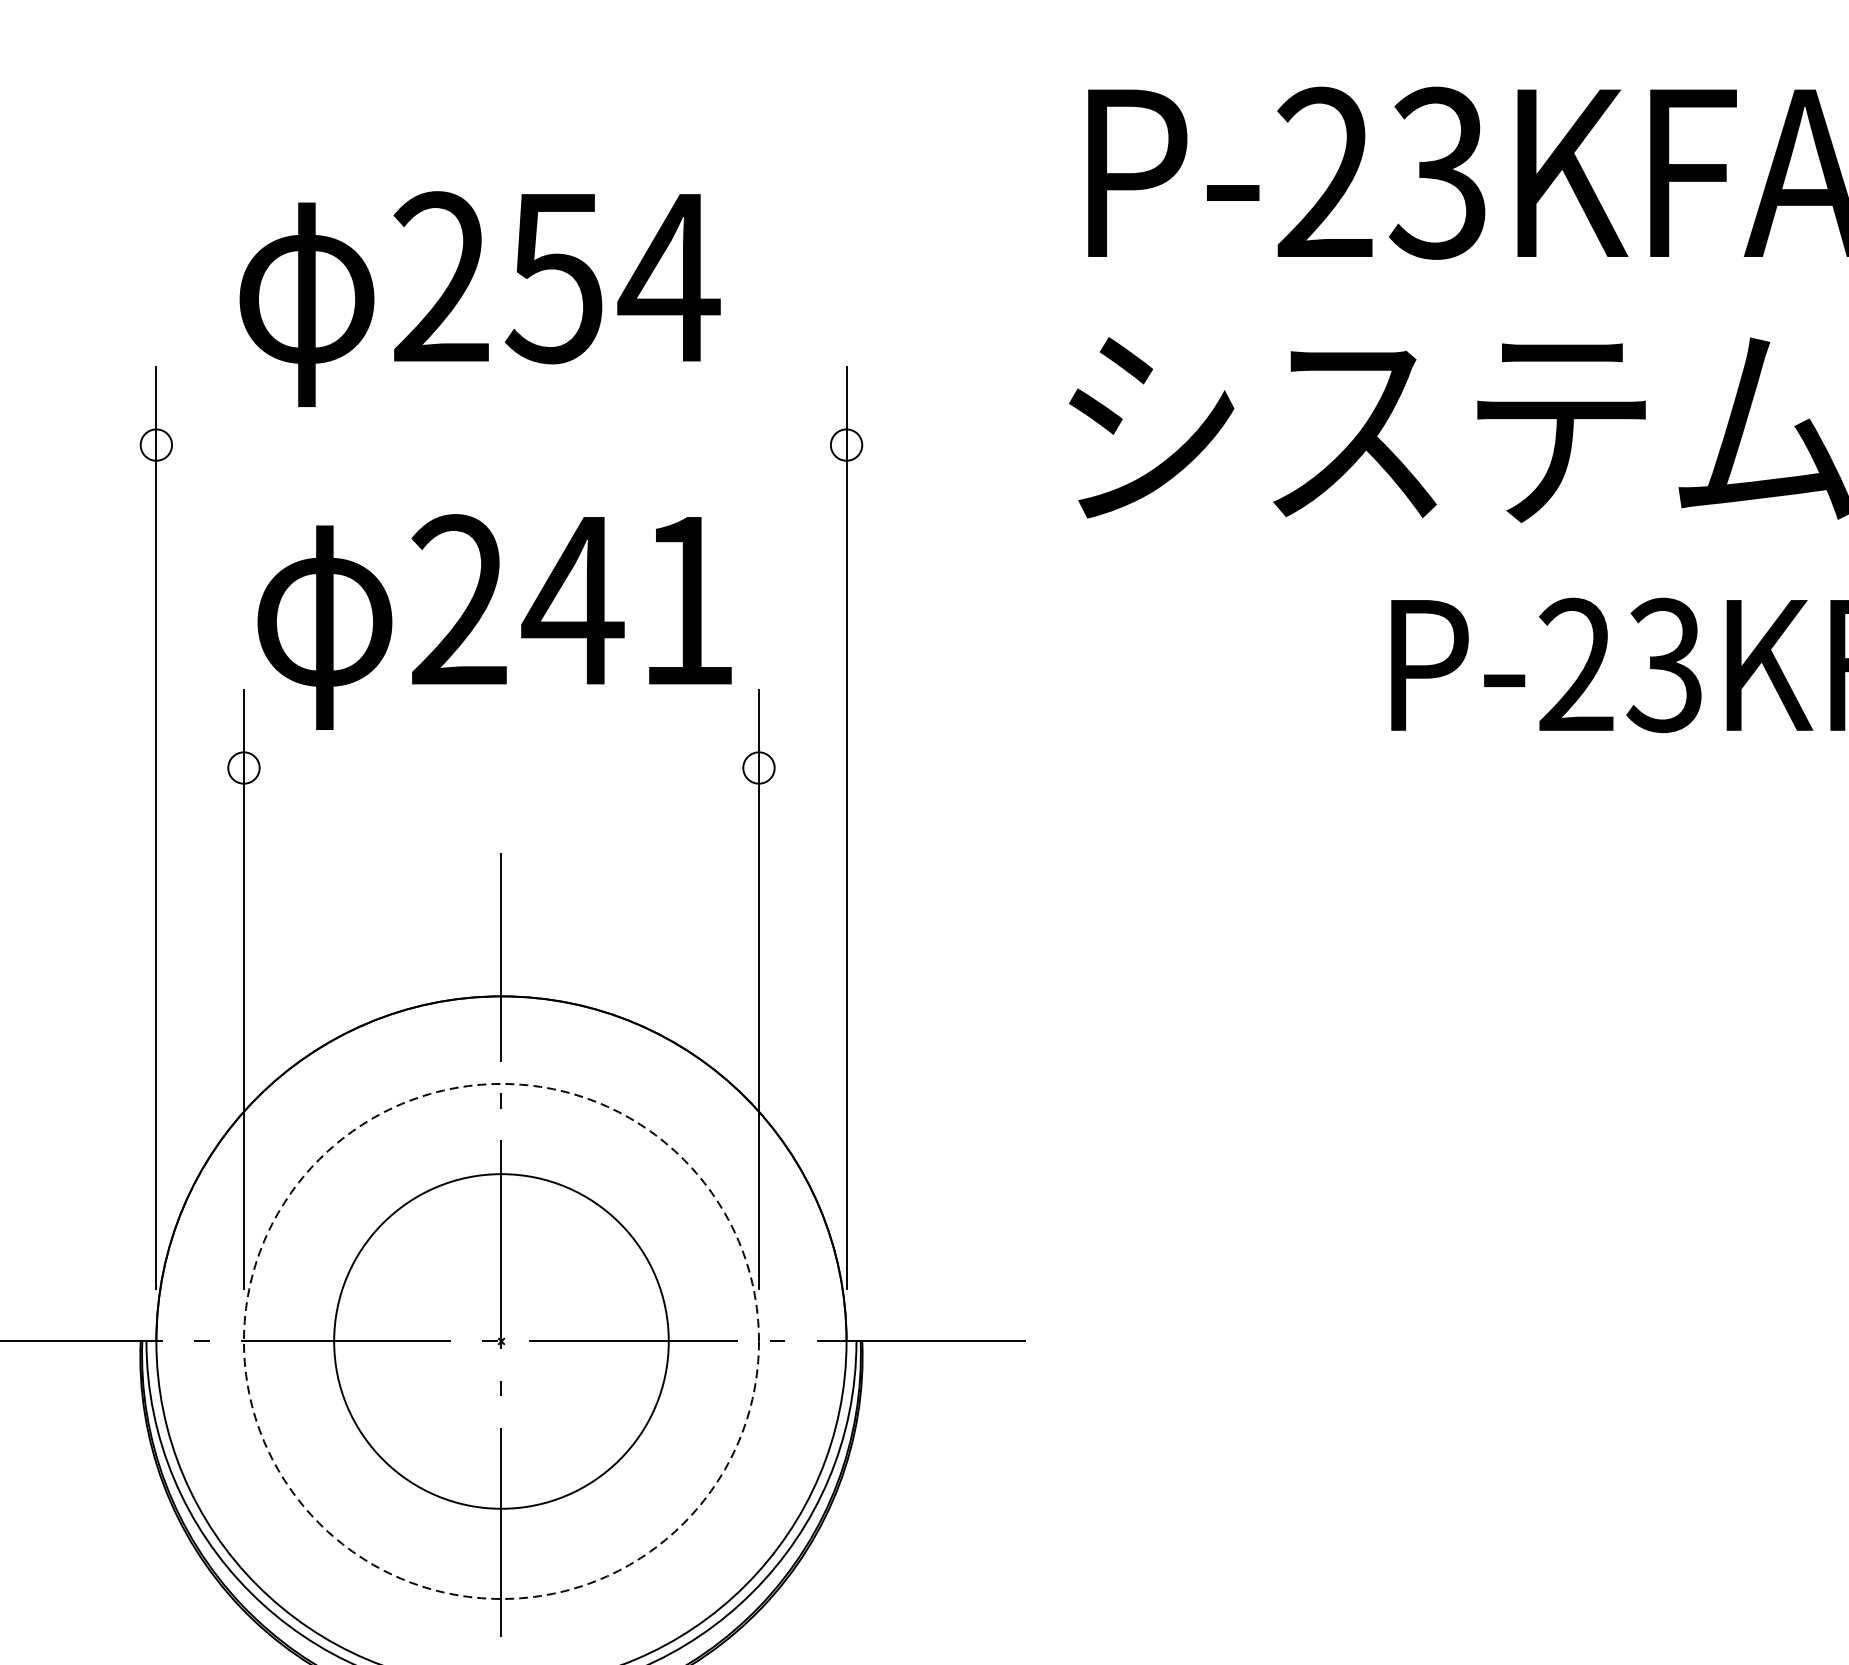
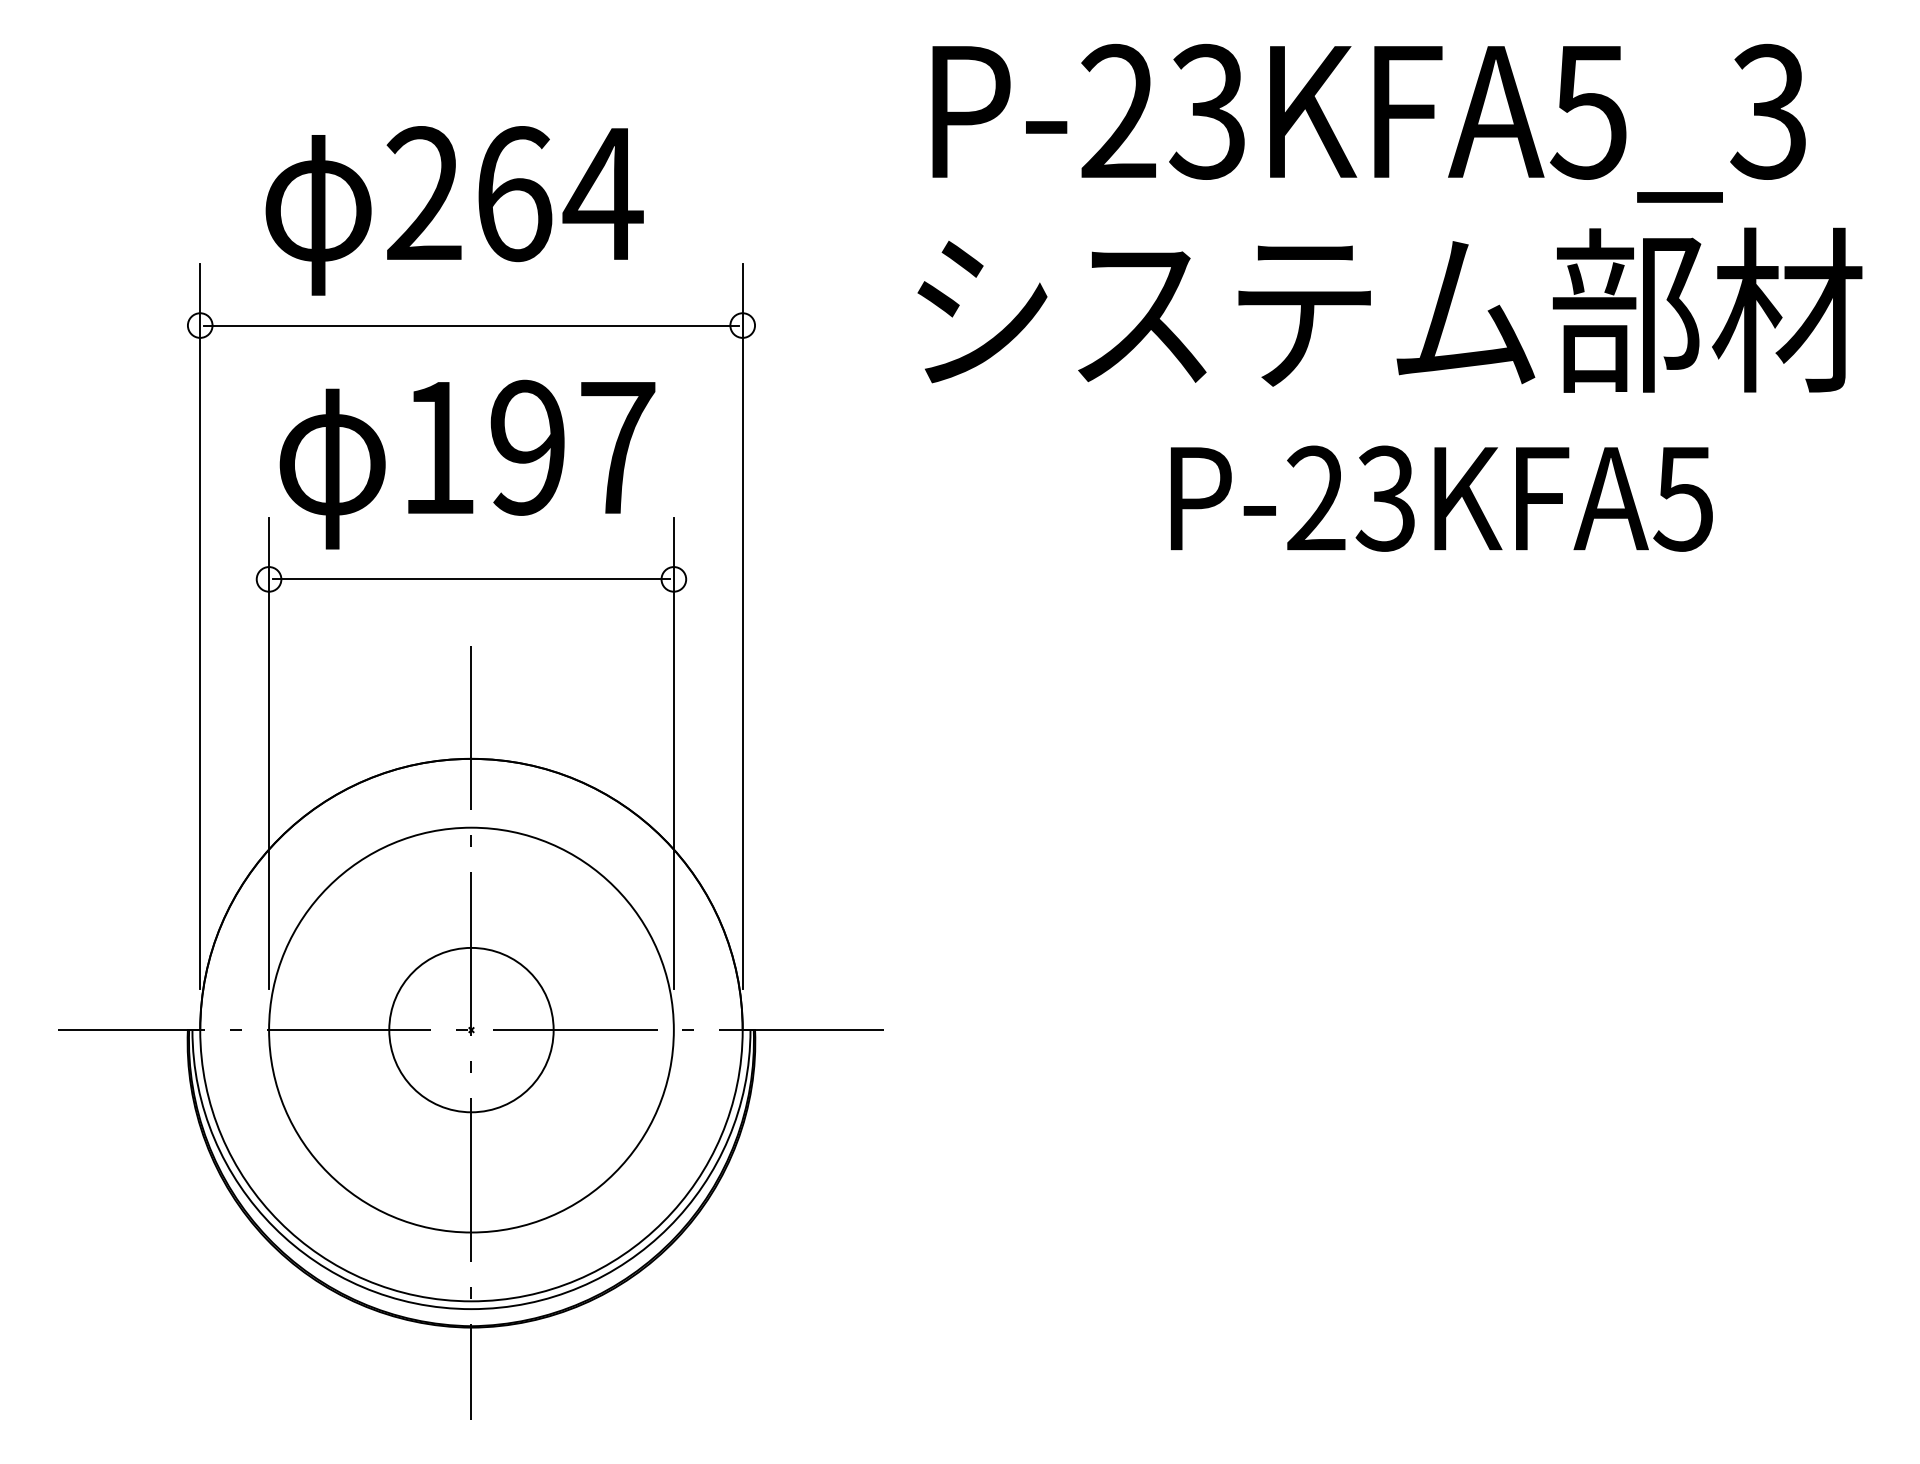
text: (554, 278) -> (513, 194), 254 -> 264
line: (501, 444) -> (471, 325), added
text: (572, 600) -> (527, 447), 241 -> 197
line: (501, 768) -> (471, 579), added
circle: (501, 1340) -> (471, 1029), dashed -> solid
circle: (501, 1340) -> (471, 1029), size x0.62

